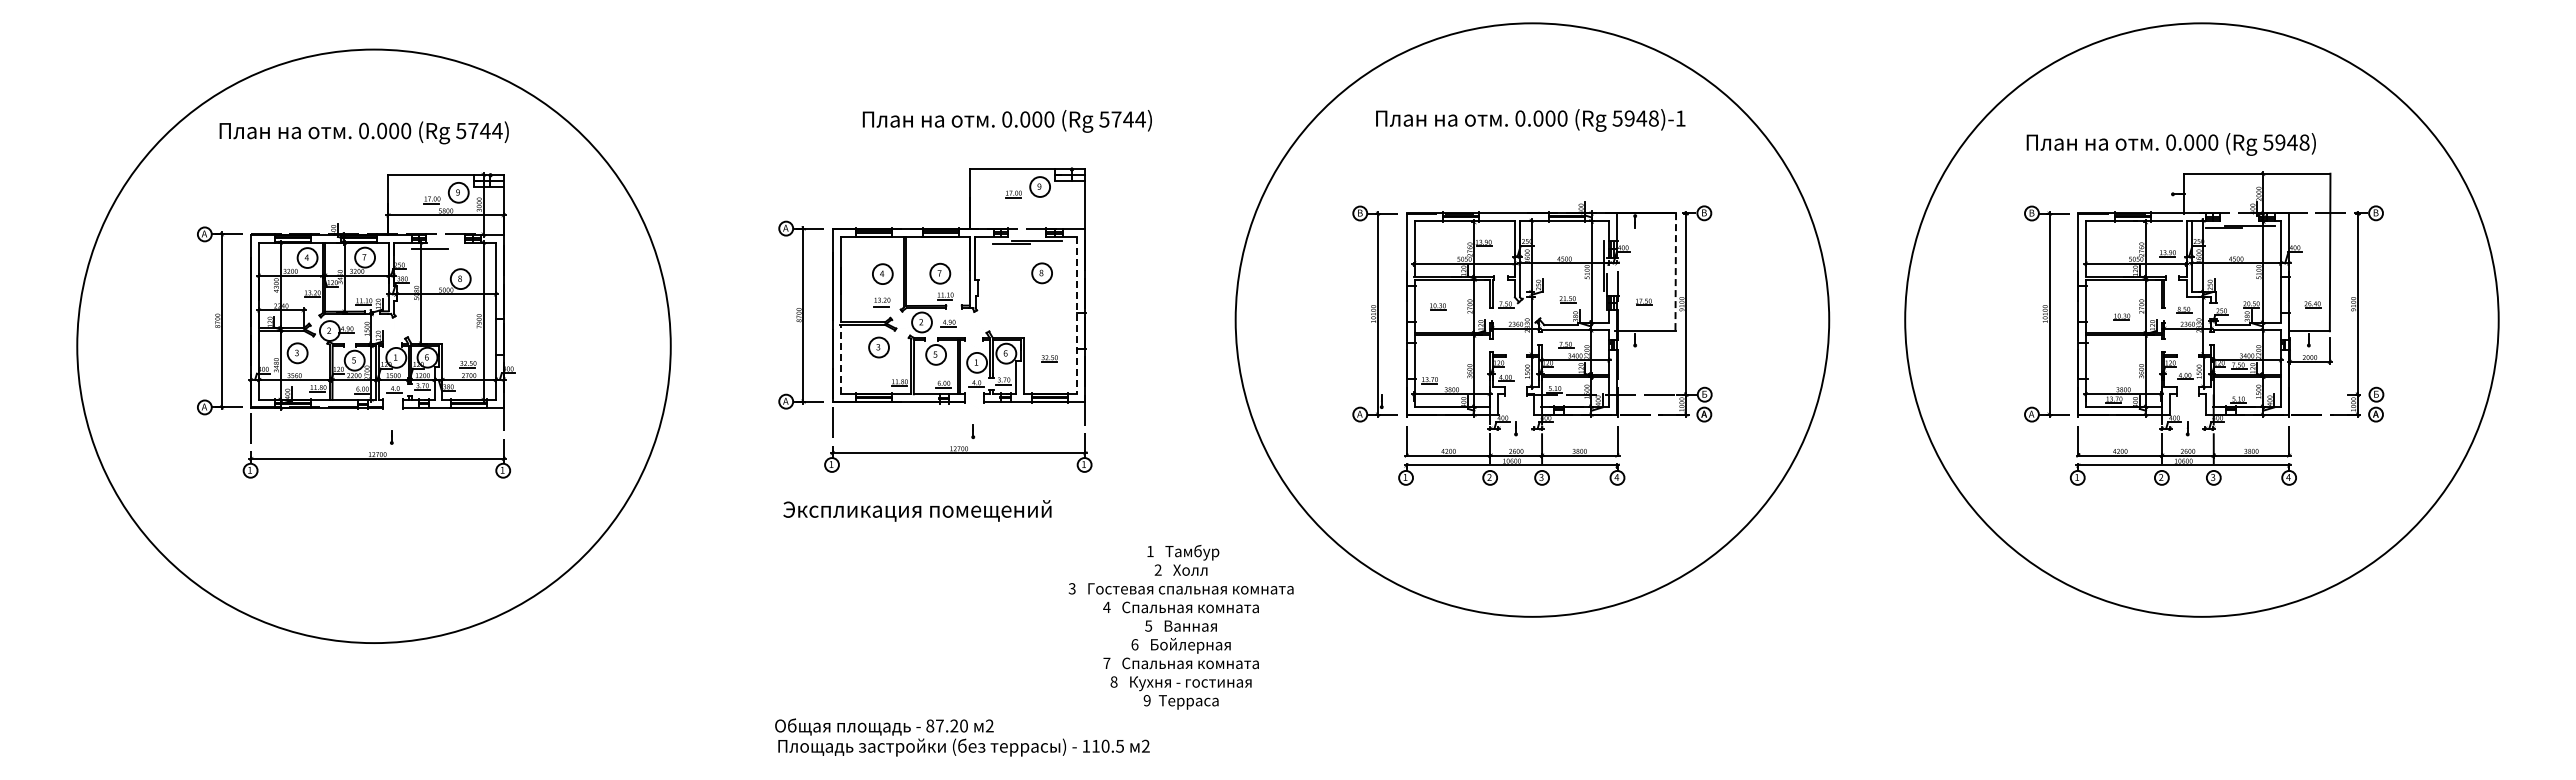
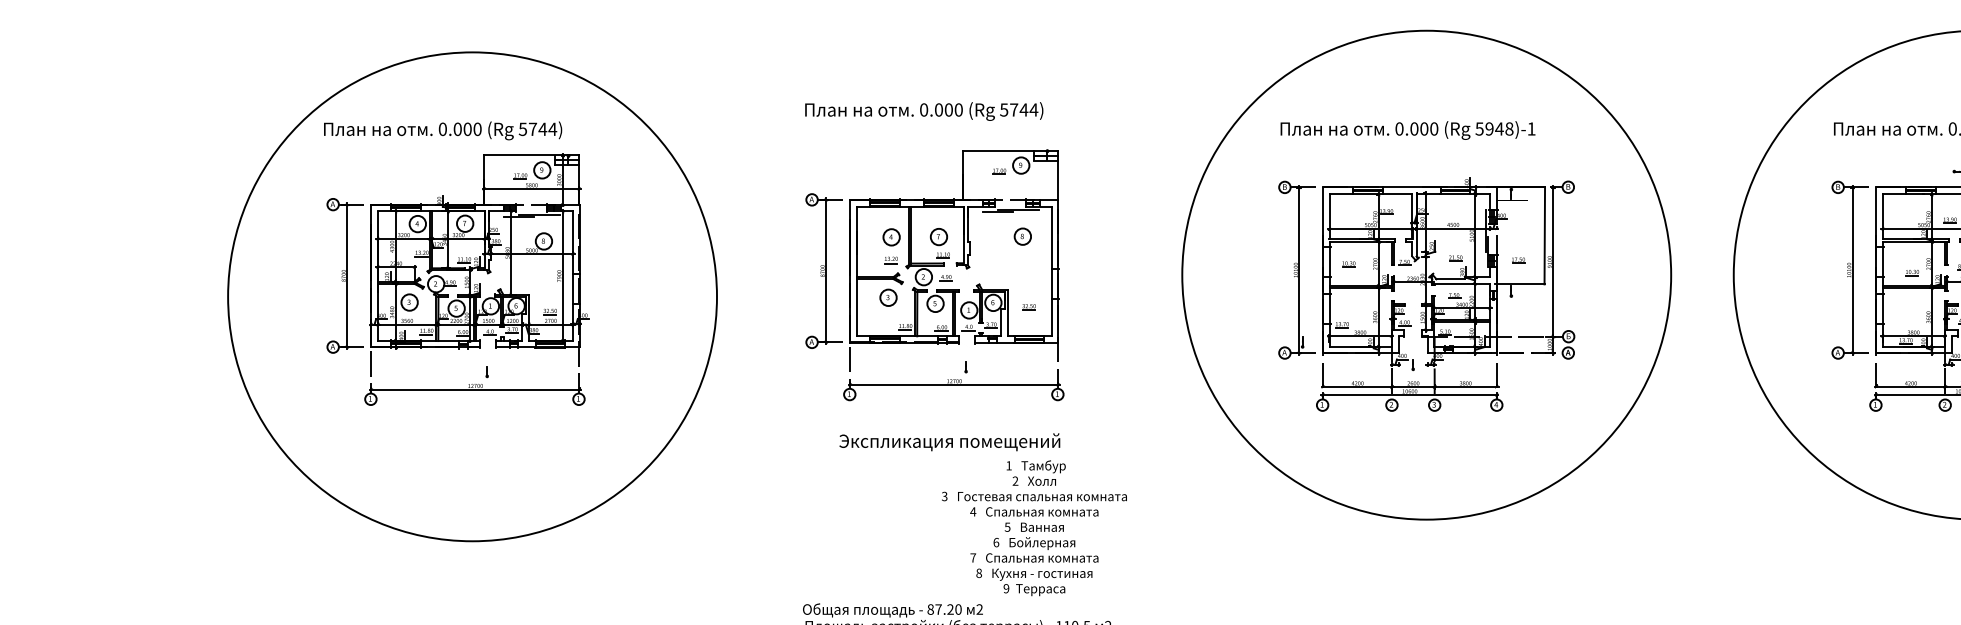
text: (1530, 120) -> (1407, 130), moved
text: (1006, 121) -> (923, 111), moved
text: (363, 132) -> (442, 130), moved
line: (455, 246) -> (539, 214), added
line: (1675, 272) -> (1544, 236), dashed -> solid
line: (1077, 315) -> (1051, 271), dashed -> solid
line: (840, 359) -> (856, 307), dashed -> solid
text: (917, 510) -> (949, 441), moved
text: (1180, 627) -> (1033, 528), moved

